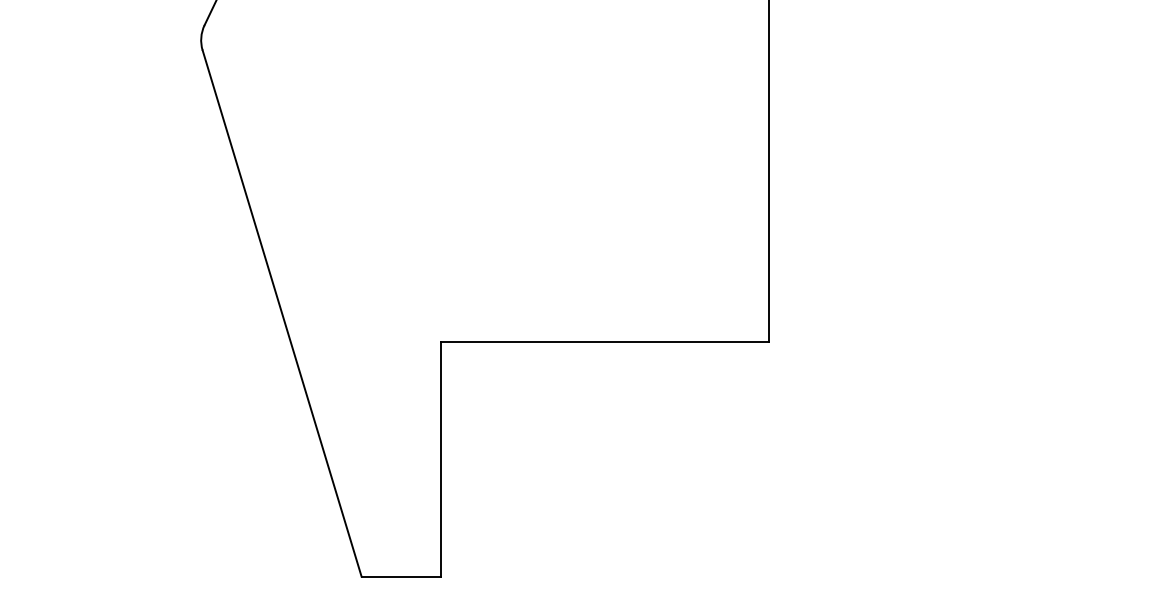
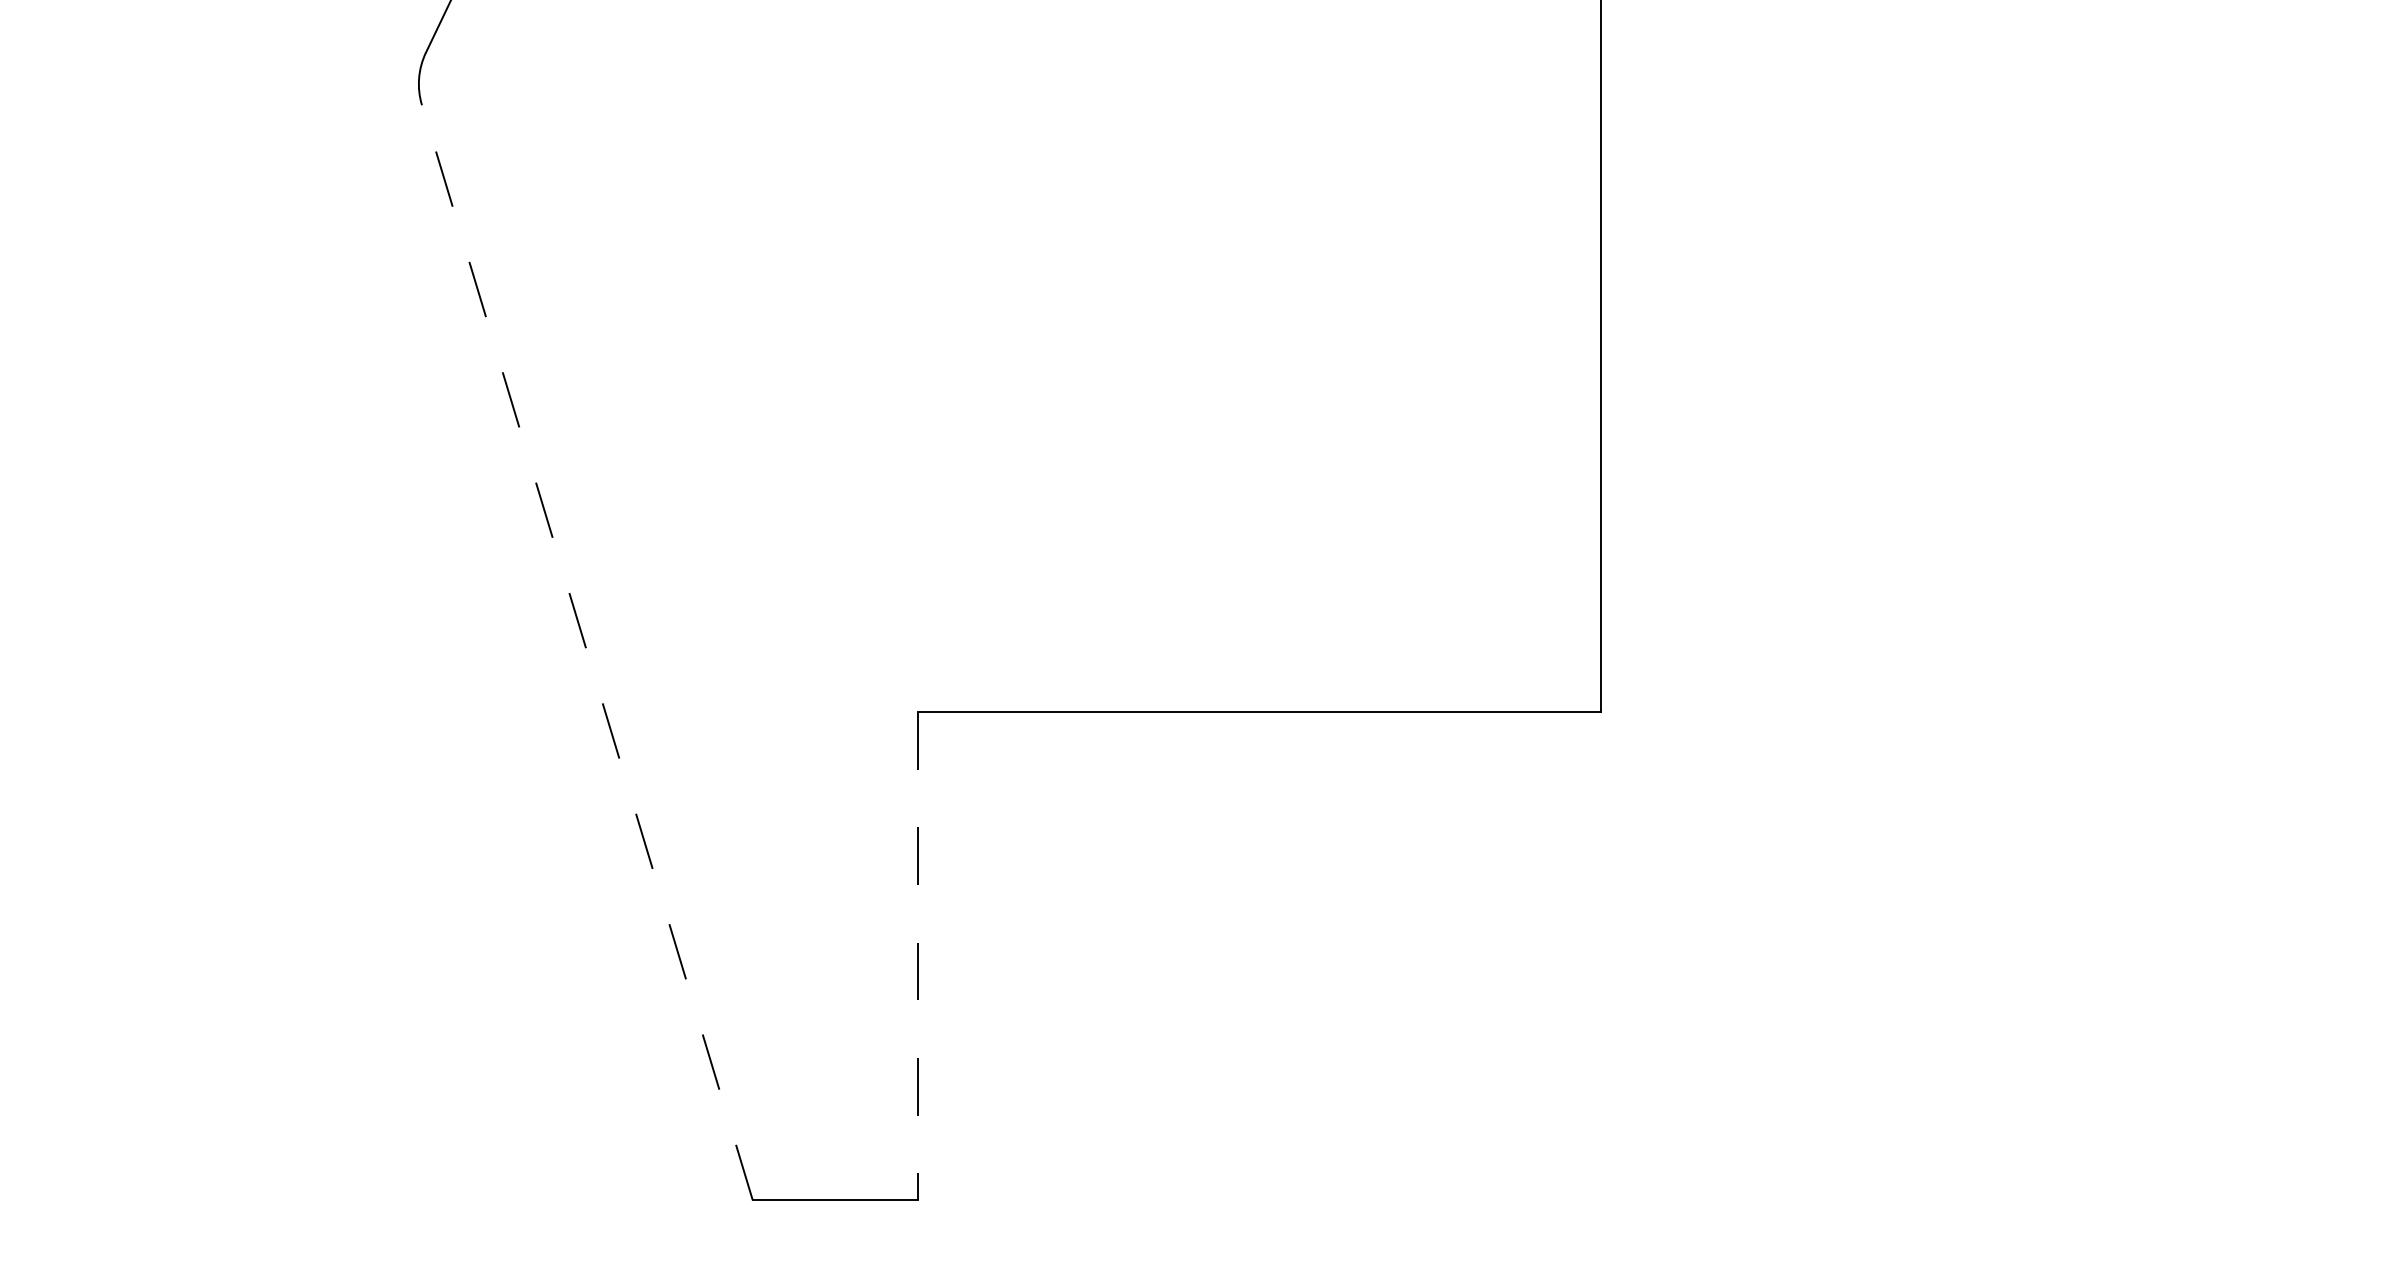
line: (282, 313) -> (588, 652), solid -> dashed
line: (440, 459) -> (916, 956), solid -> dashed

